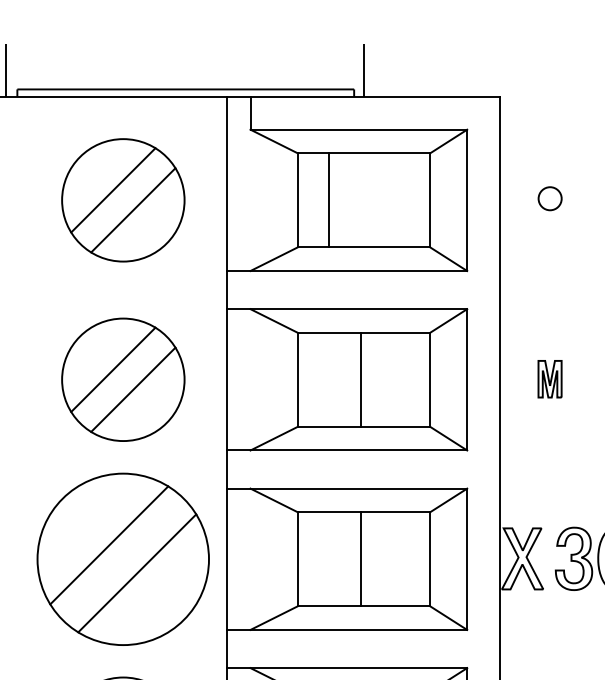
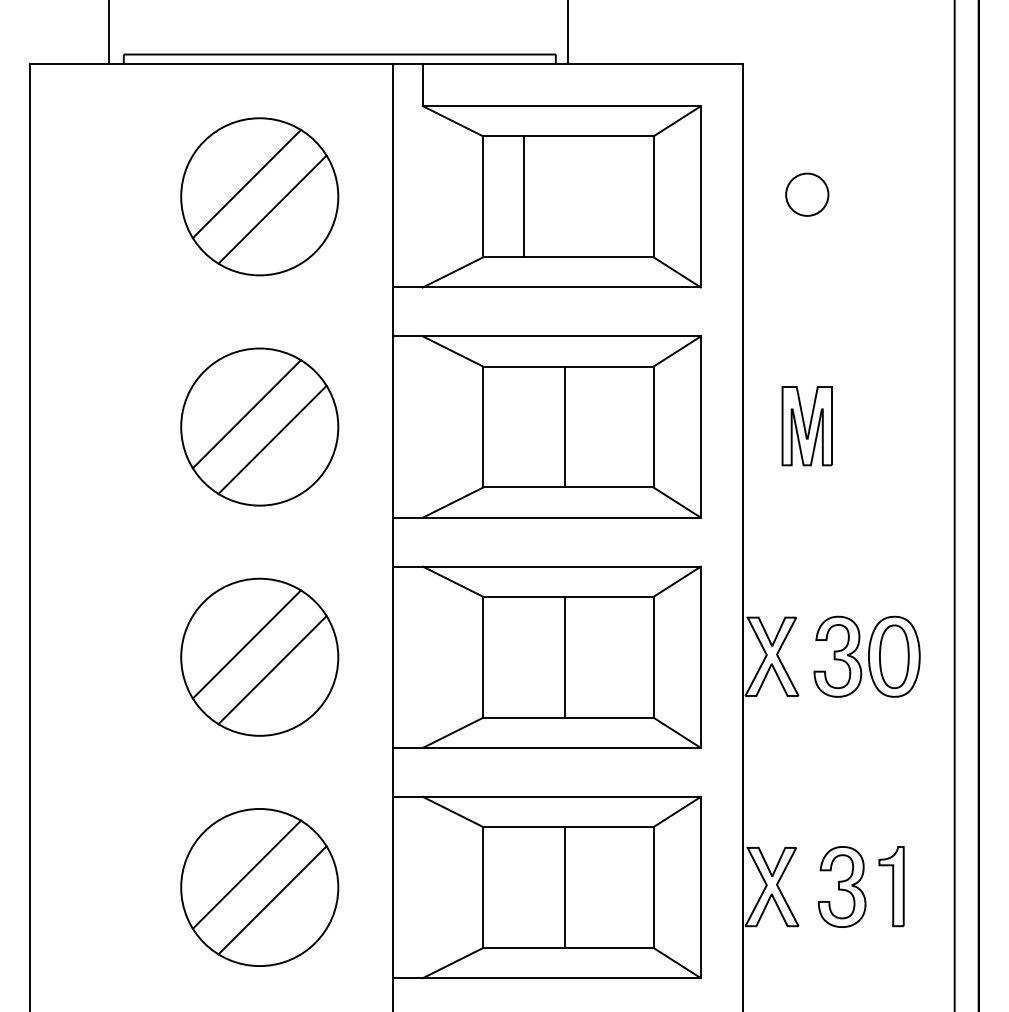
circle: (550, 198) -> (807, 194), size x1.43
part: (549, 379) -> (806, 426), size x1.67
part: (123, 558) -> (259, 656), size x0.71

